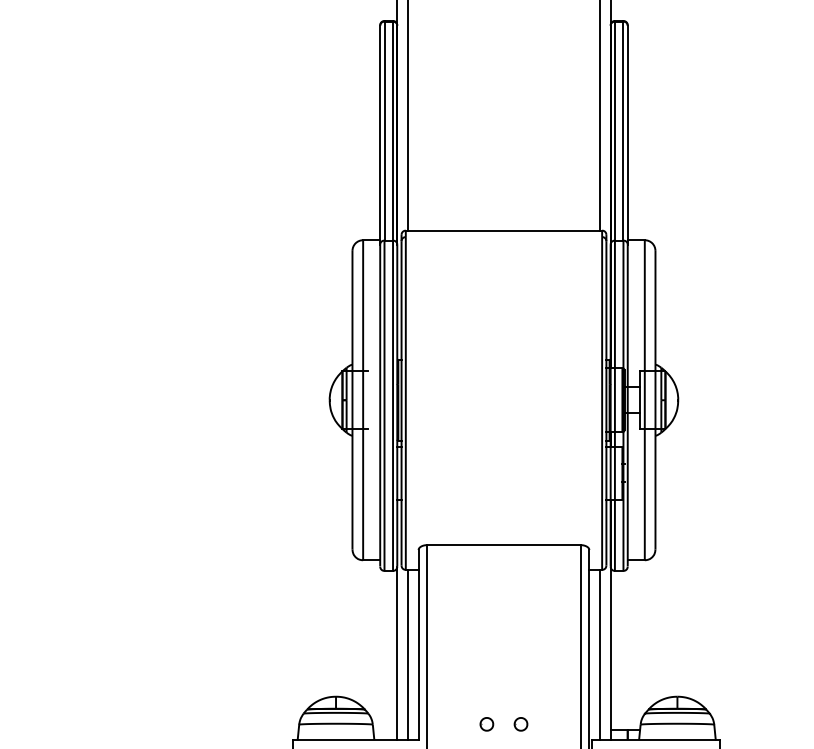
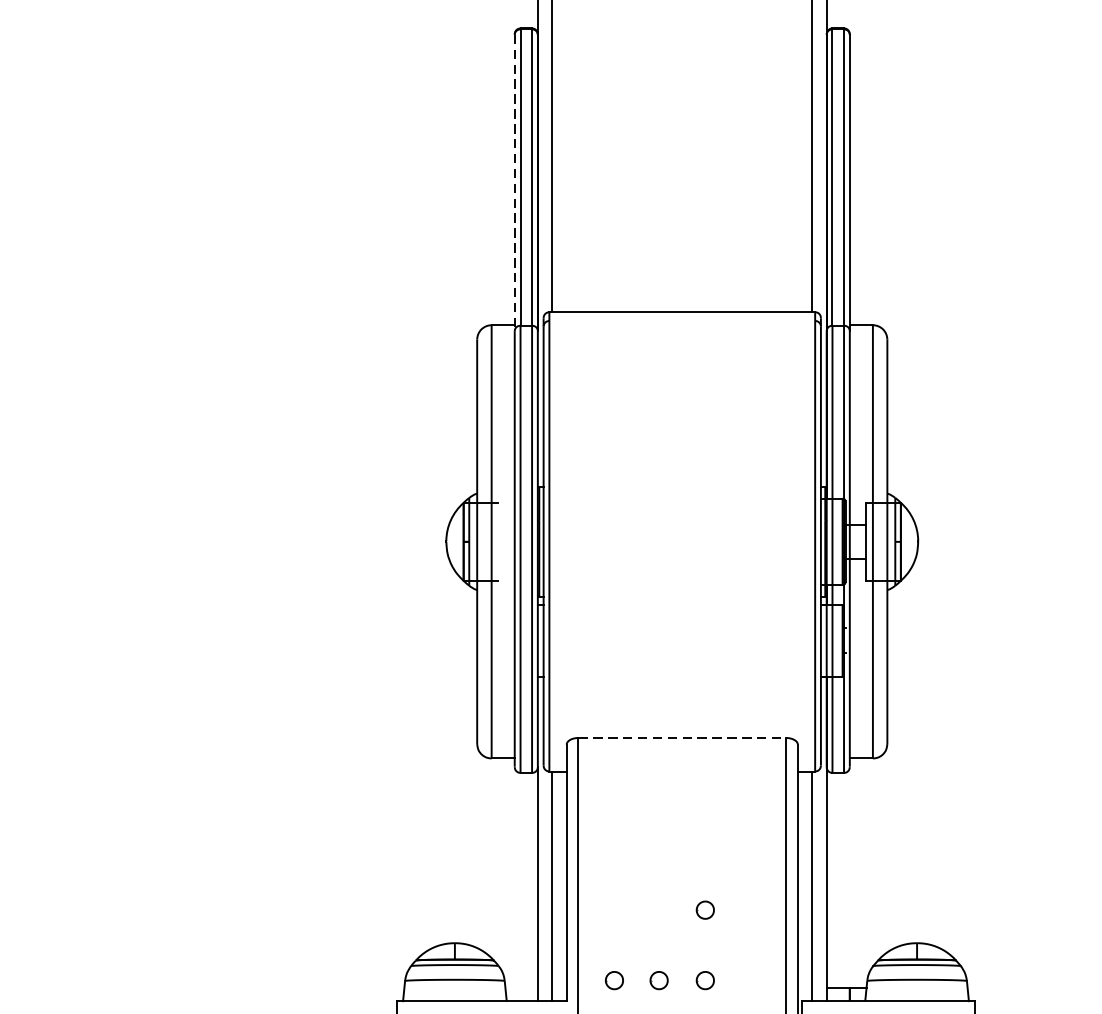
line: (380, 135) -> (515, 183), solid -> dashed
line: (503, 545) -> (681, 738), solid -> dashed
part: (520, 672) -> (704, 910), added
part: (453, 724) -> (613, 980), added

